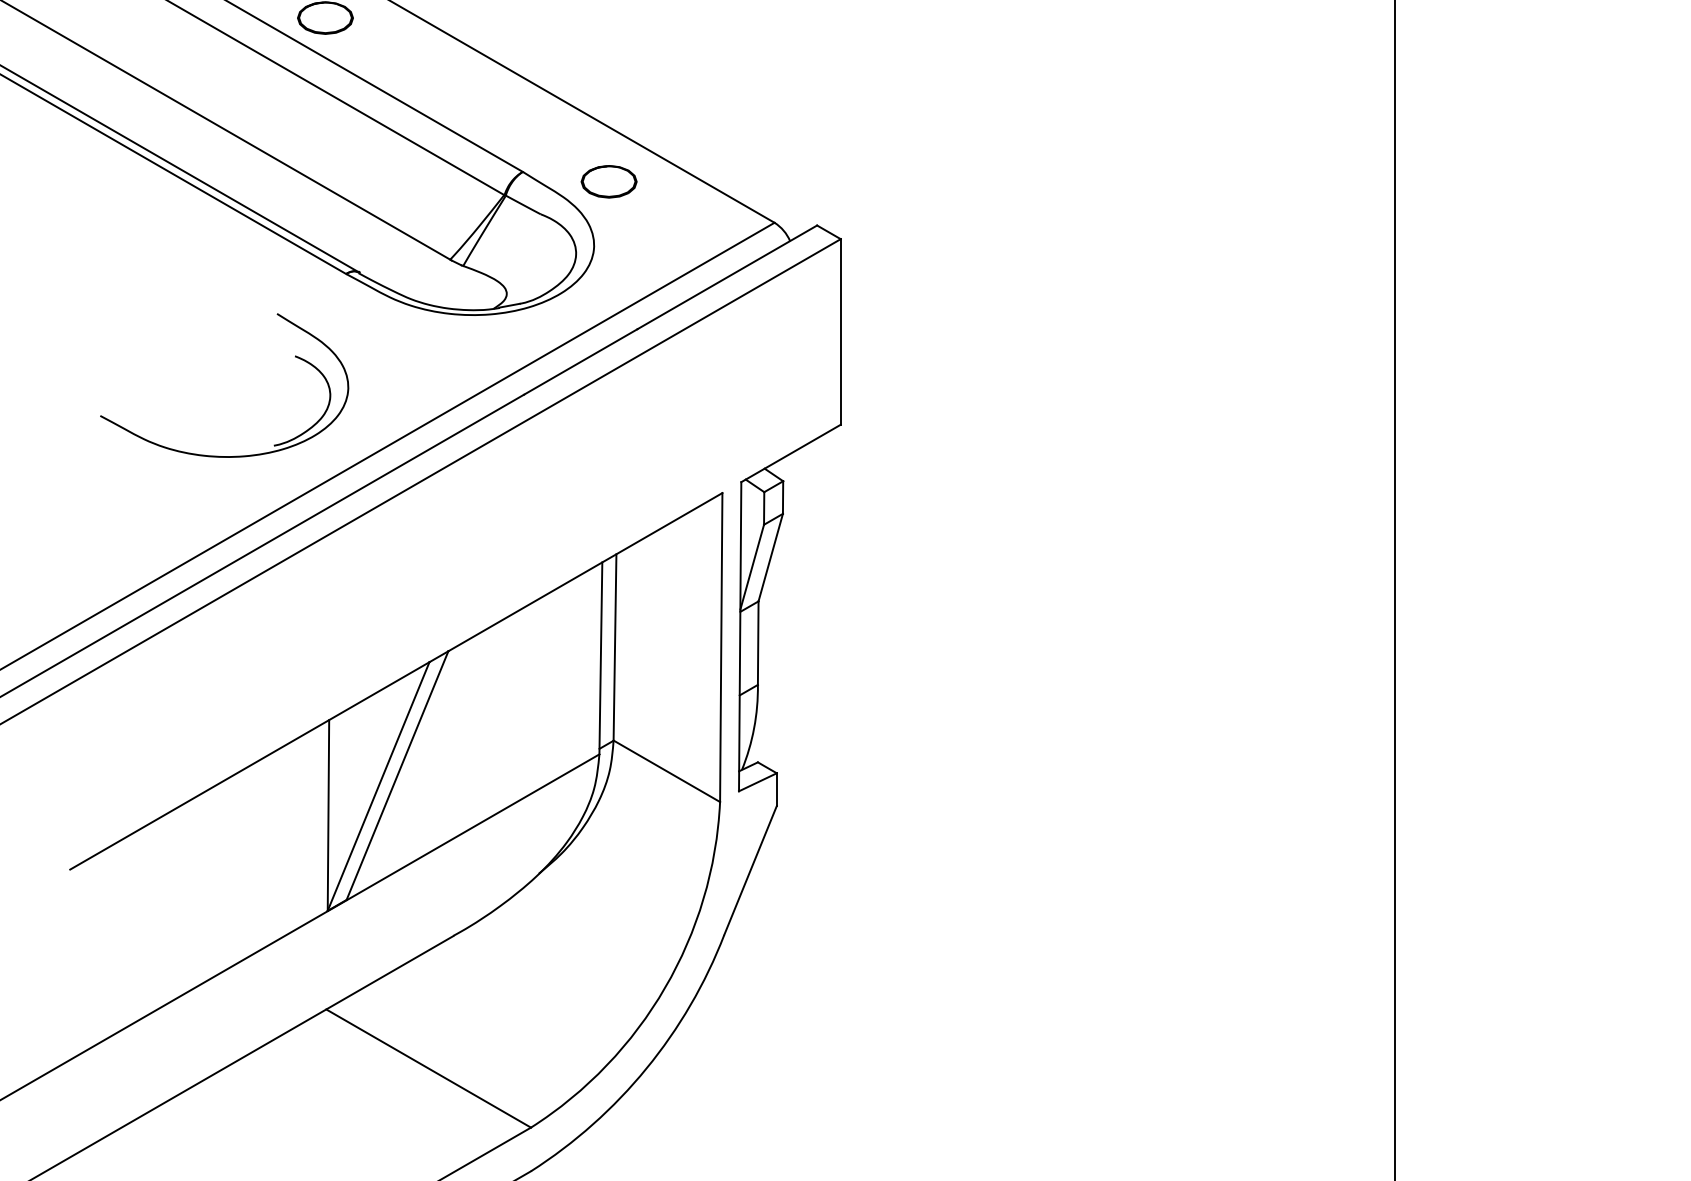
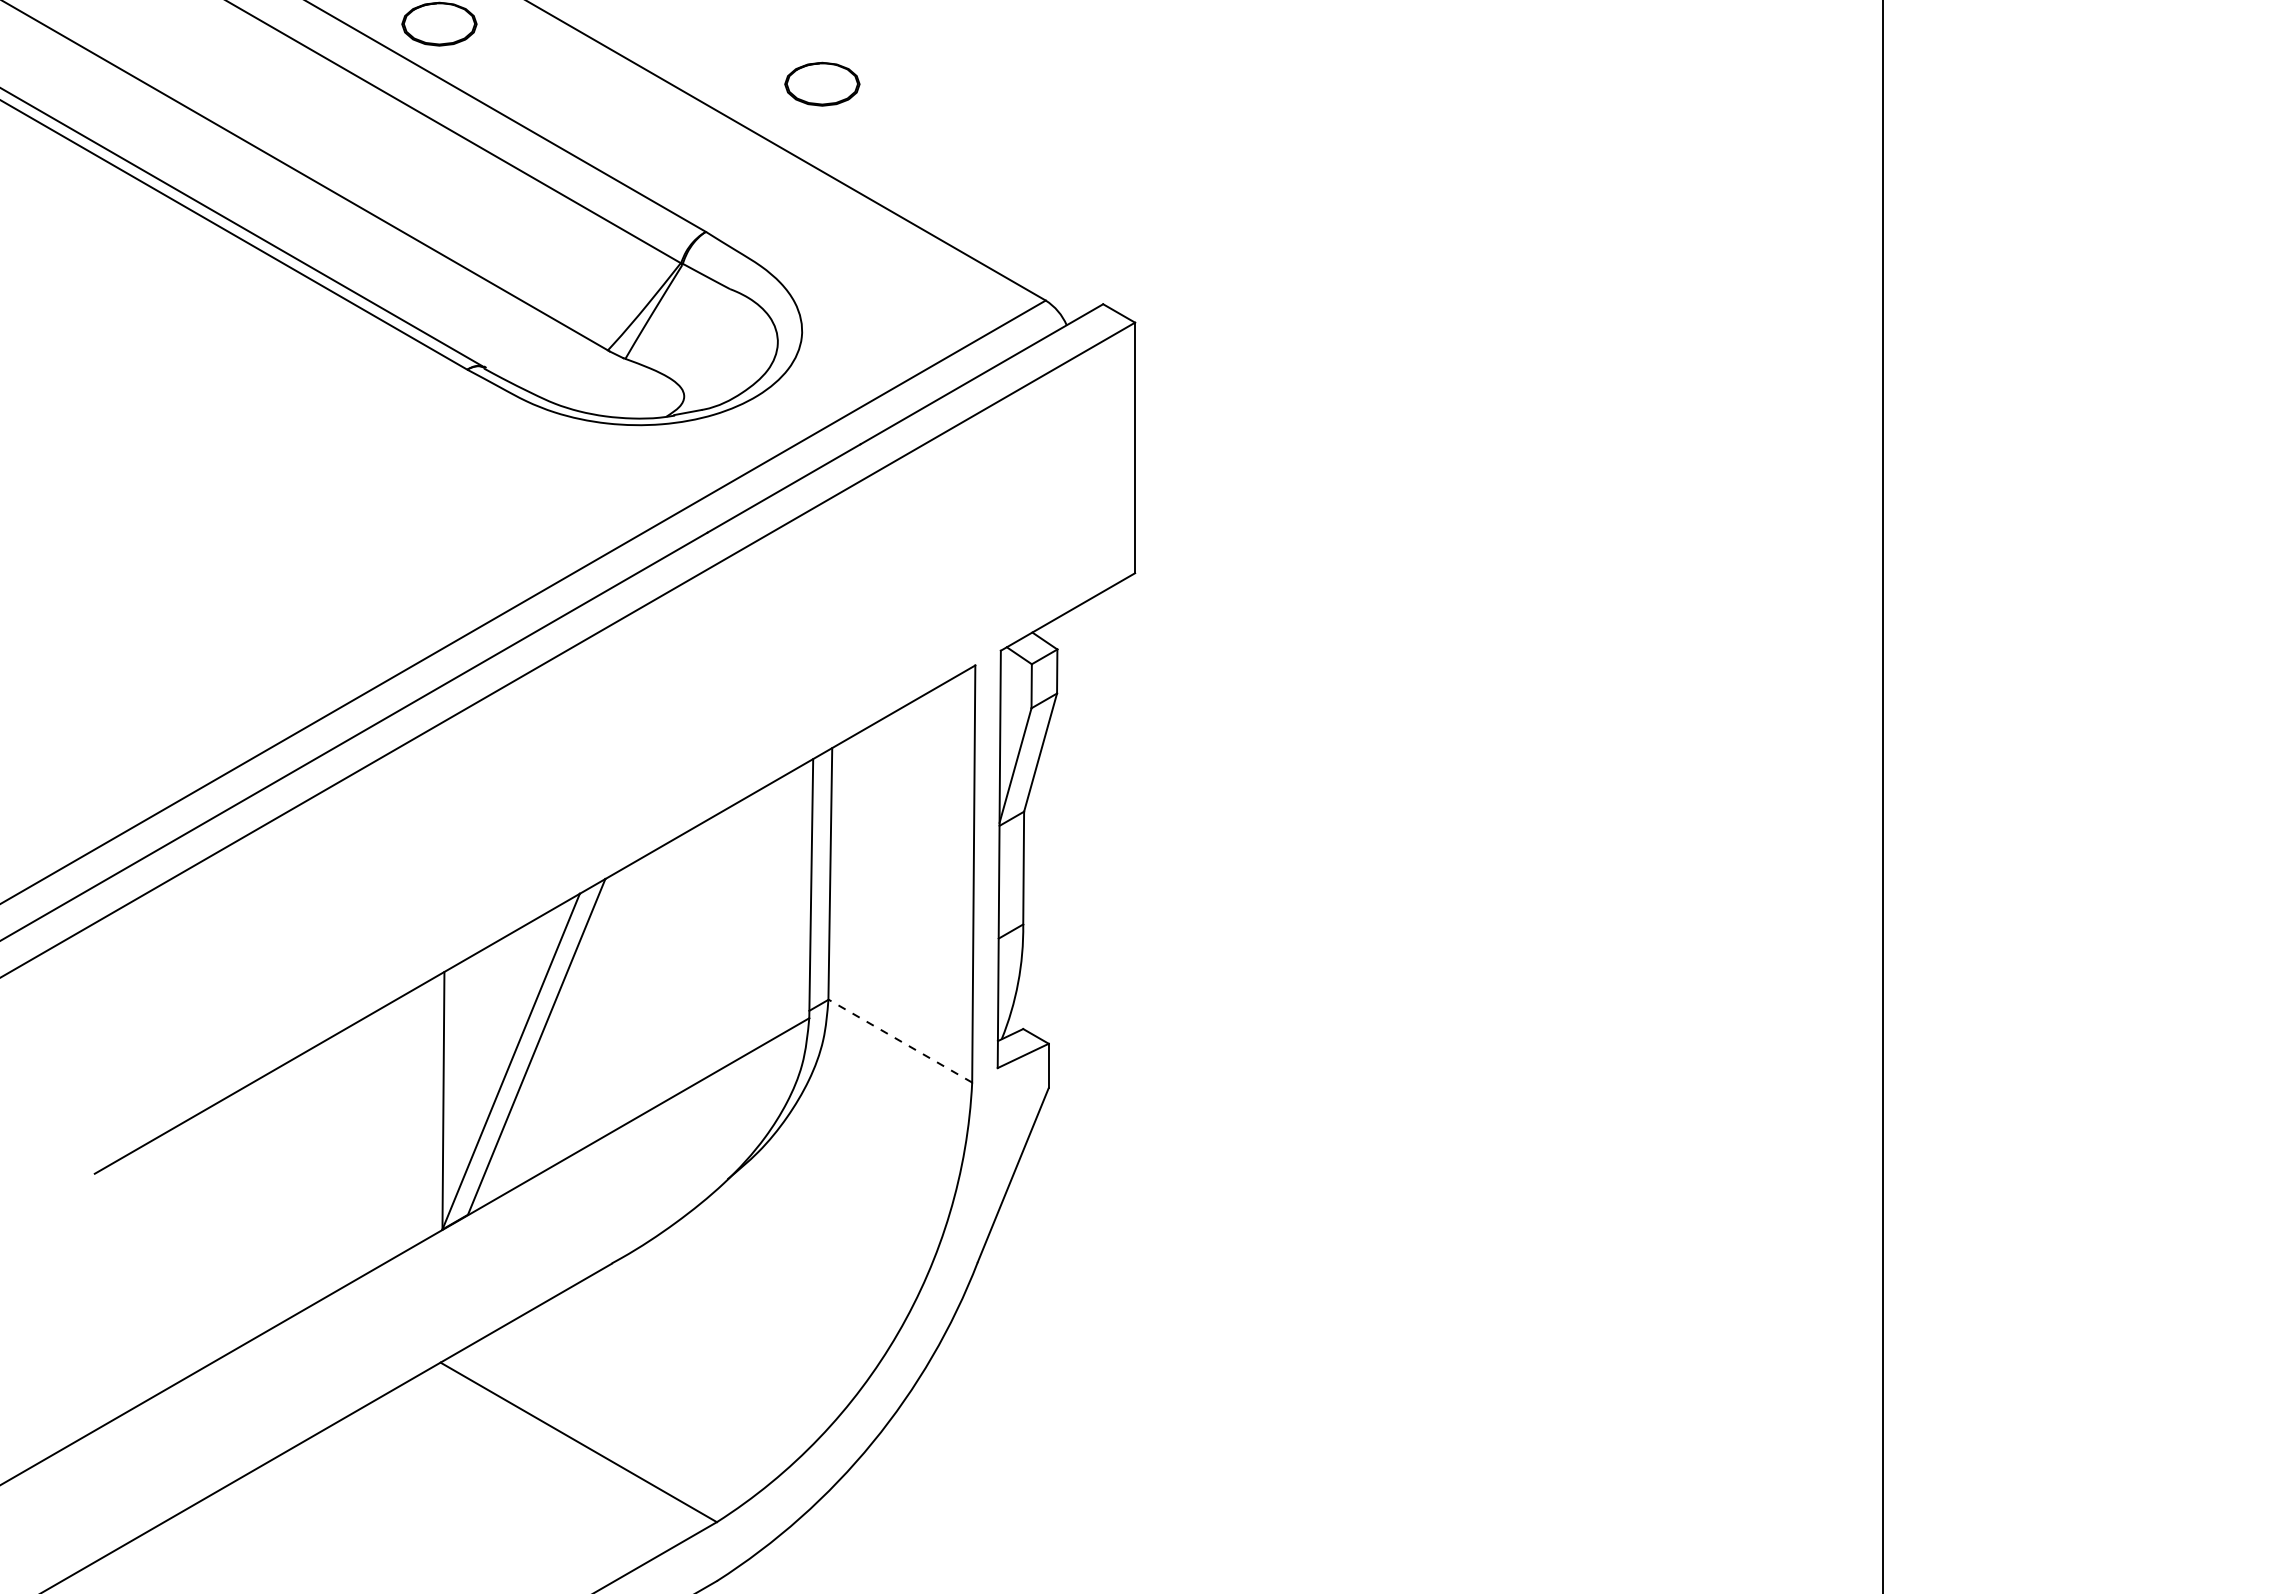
part: (609, 181) -> (822, 83), moved
part: (224, 456) -> (303, 615), removed
line: (666, 770) -> (899, 1040), solid -> dashed

